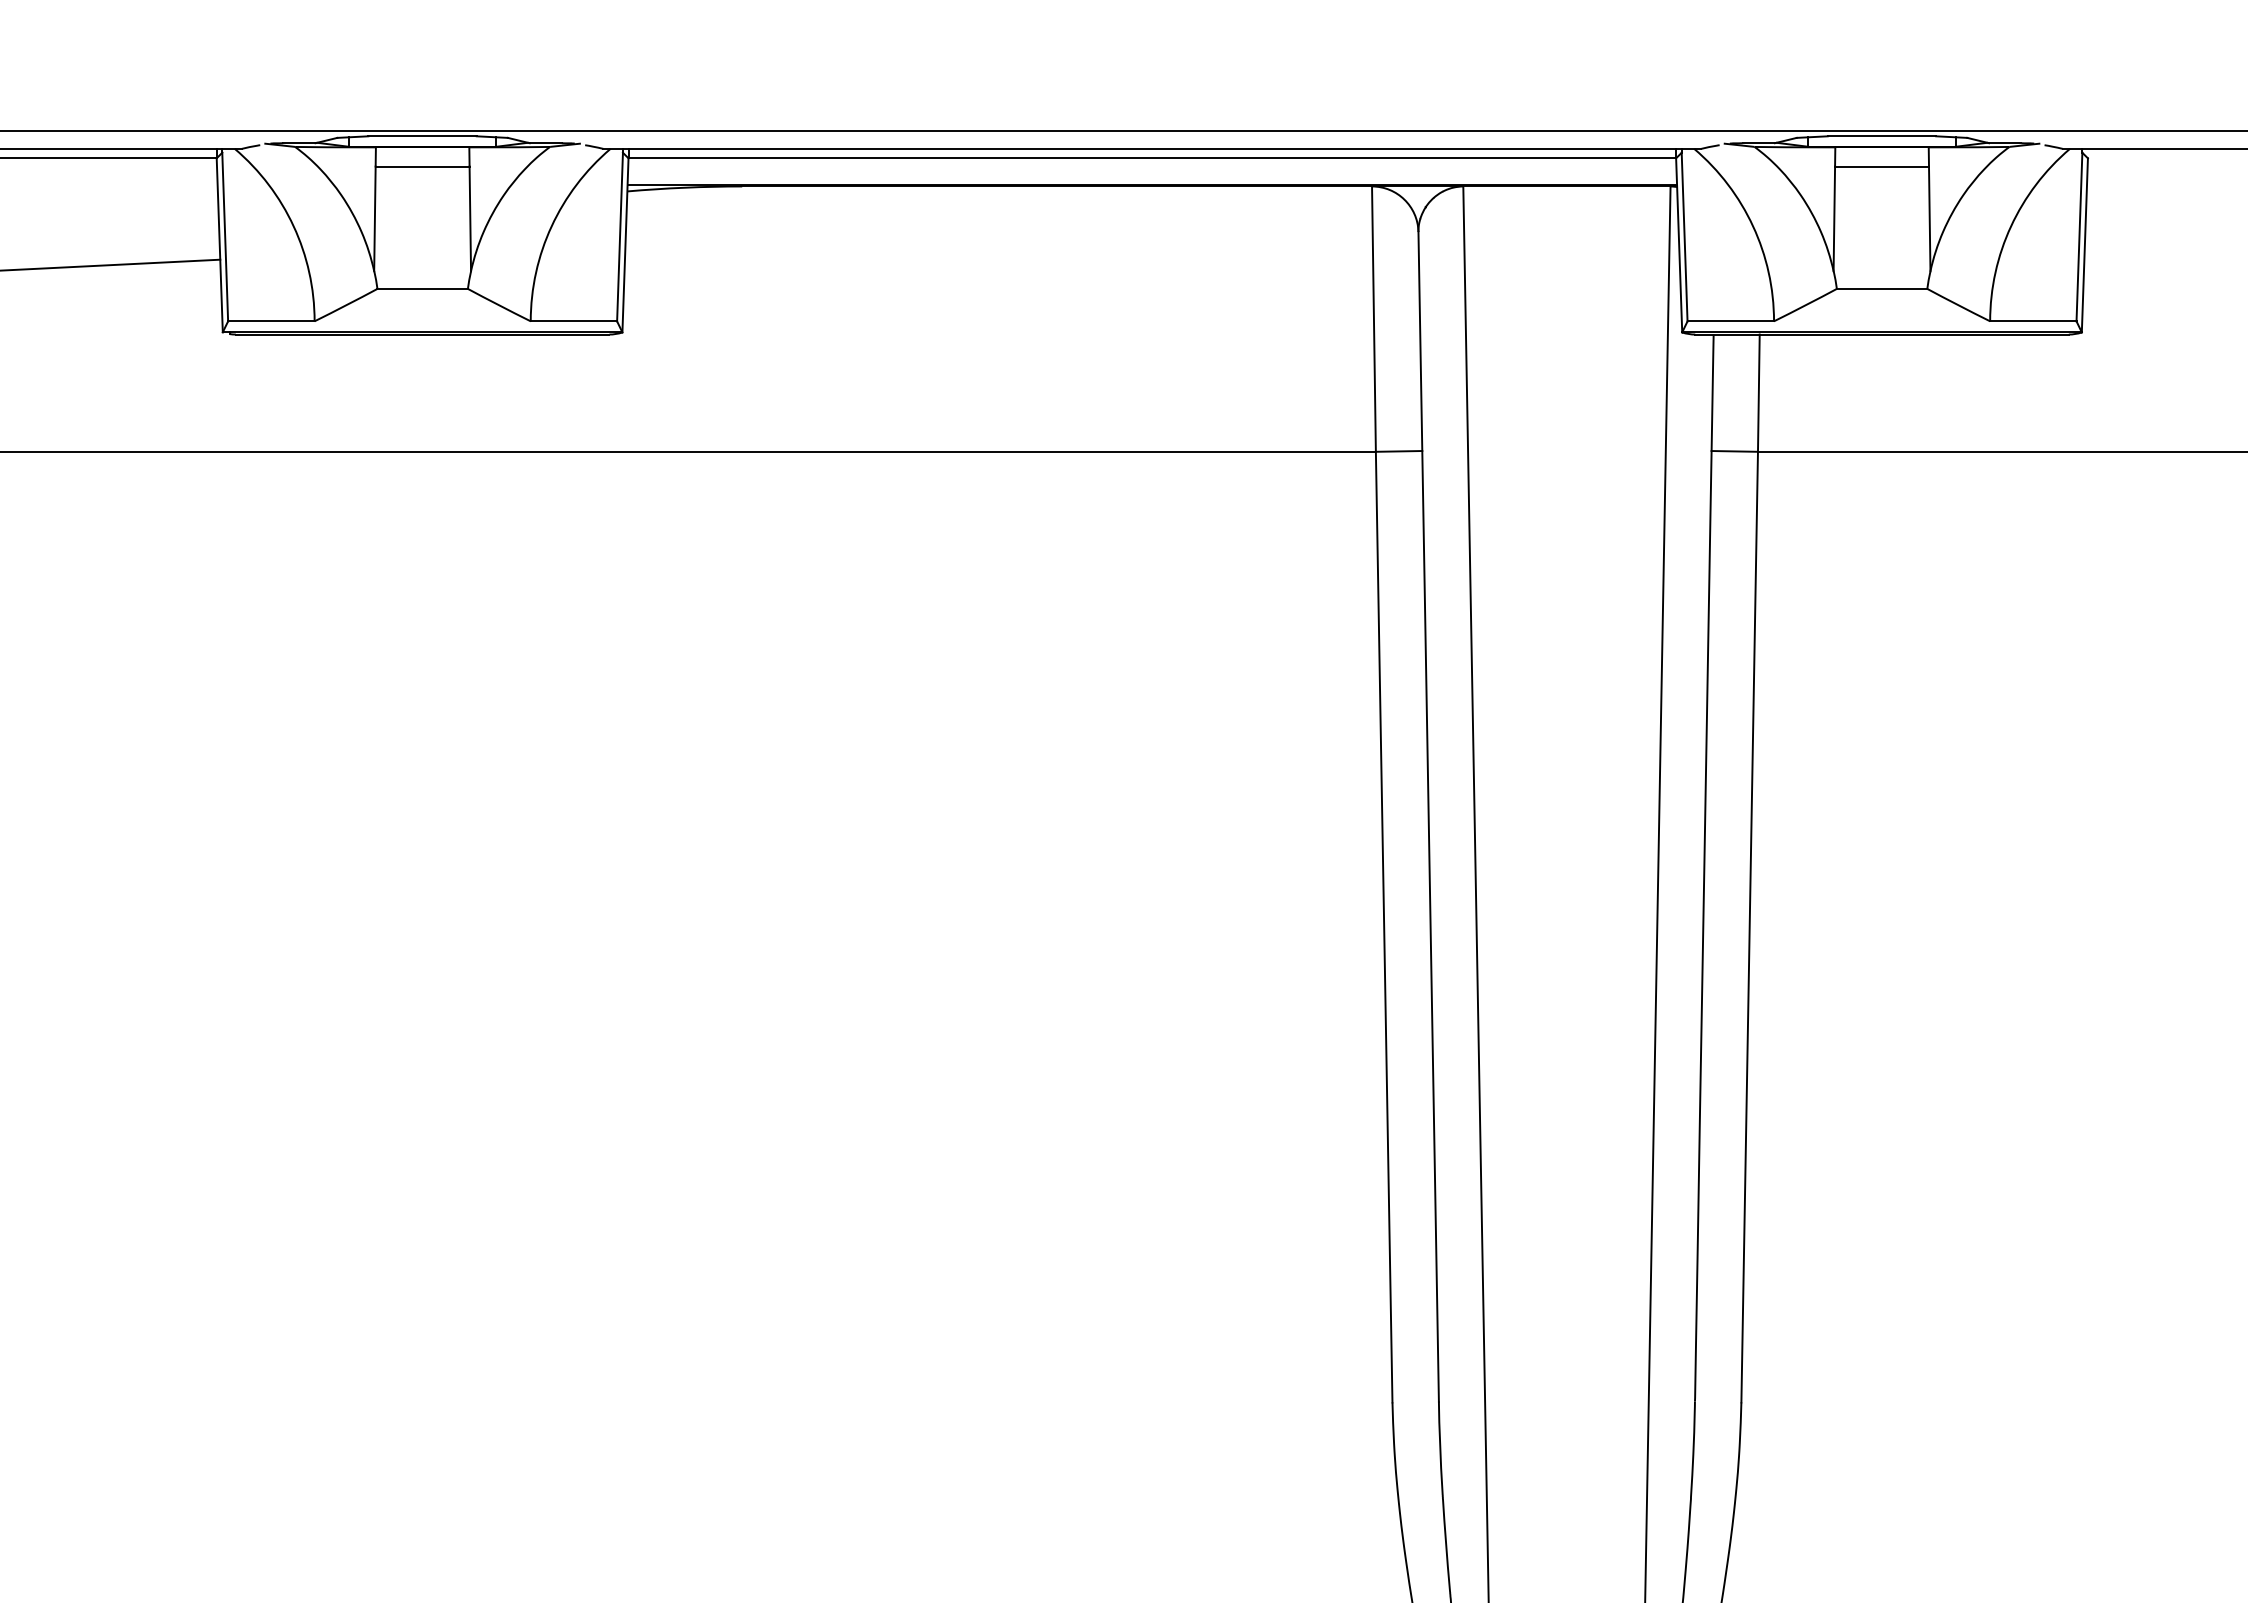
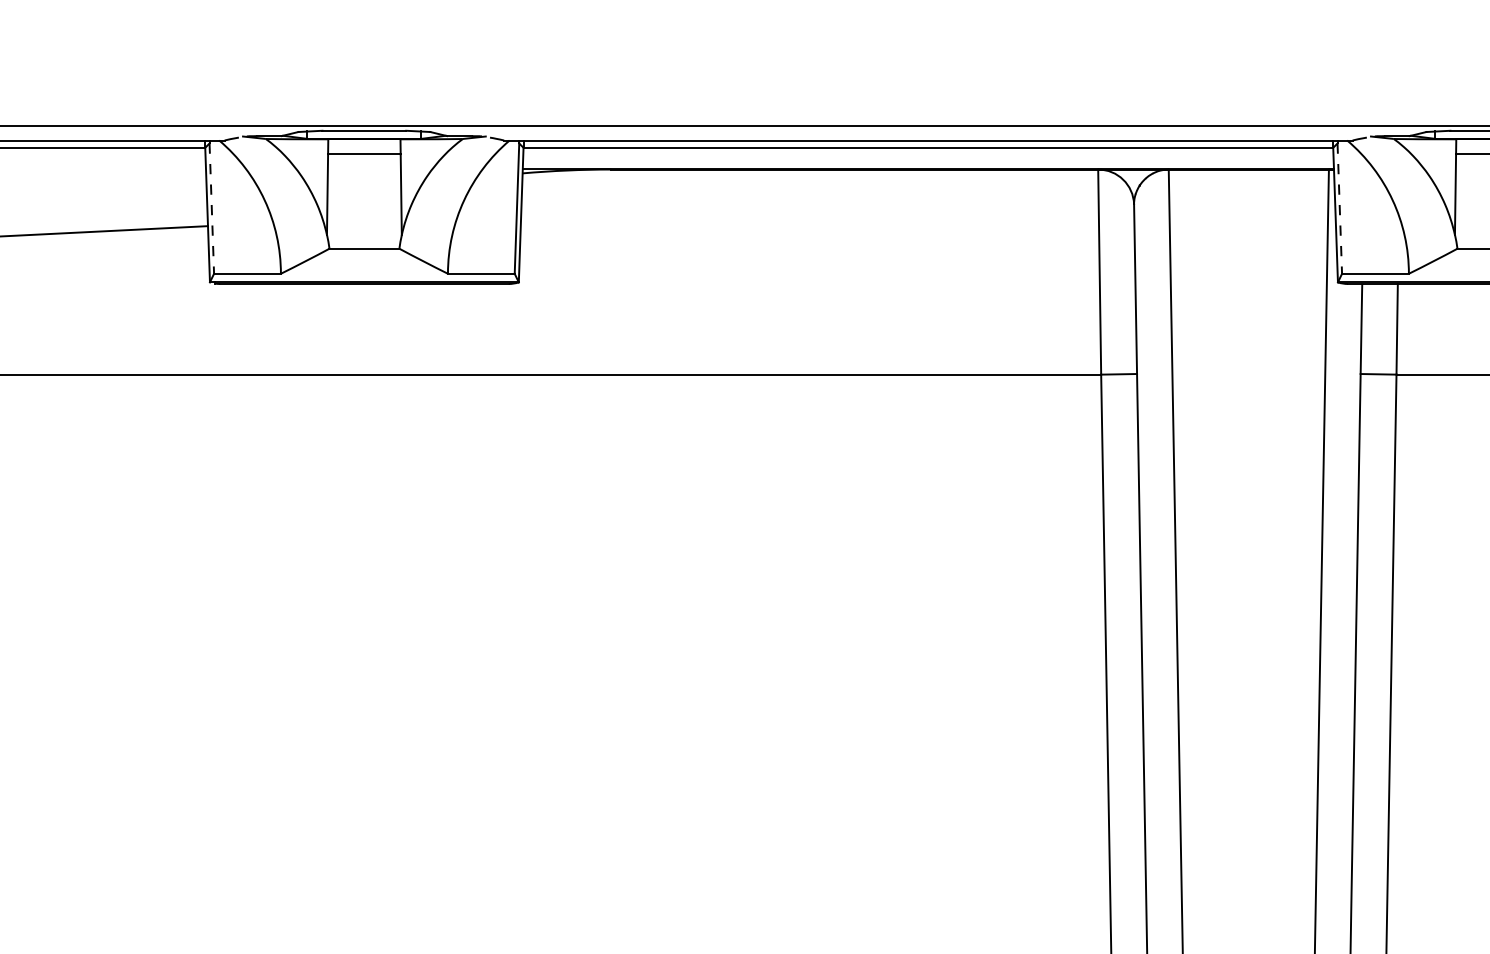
line: (225, 237) -> (212, 208), solid -> dashed
line: (1684, 237) -> (1339, 208), solid -> dashed

